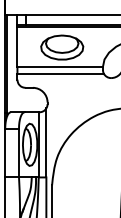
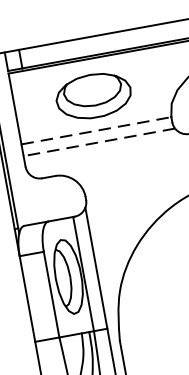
line: (60, 67) -> (97, 131), solid -> dashed
line: (60, 73) -> (99, 142), solid -> dashed

